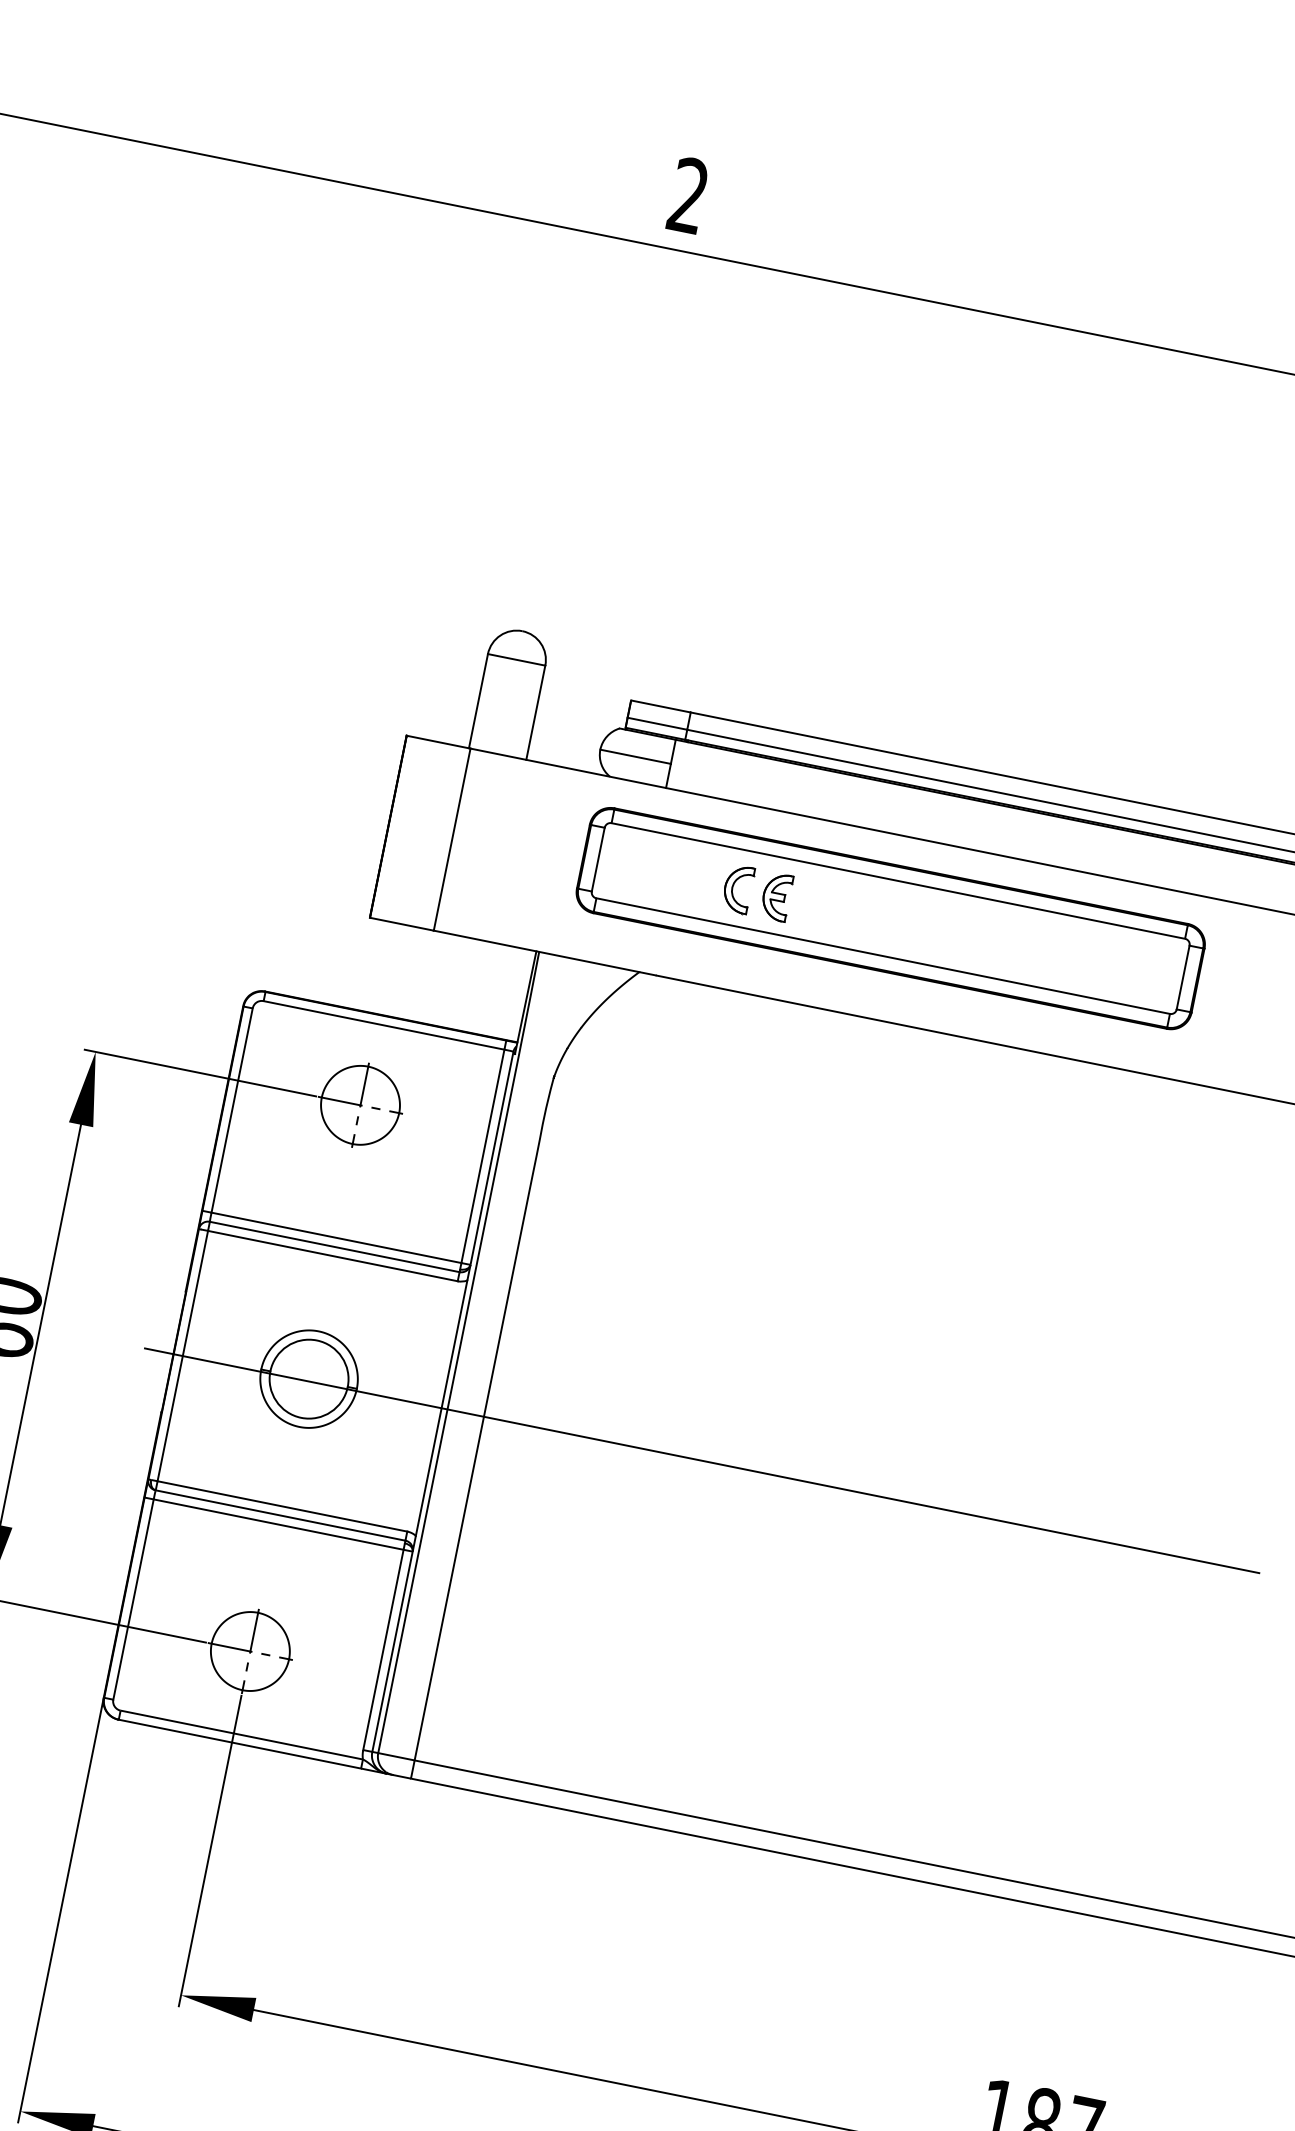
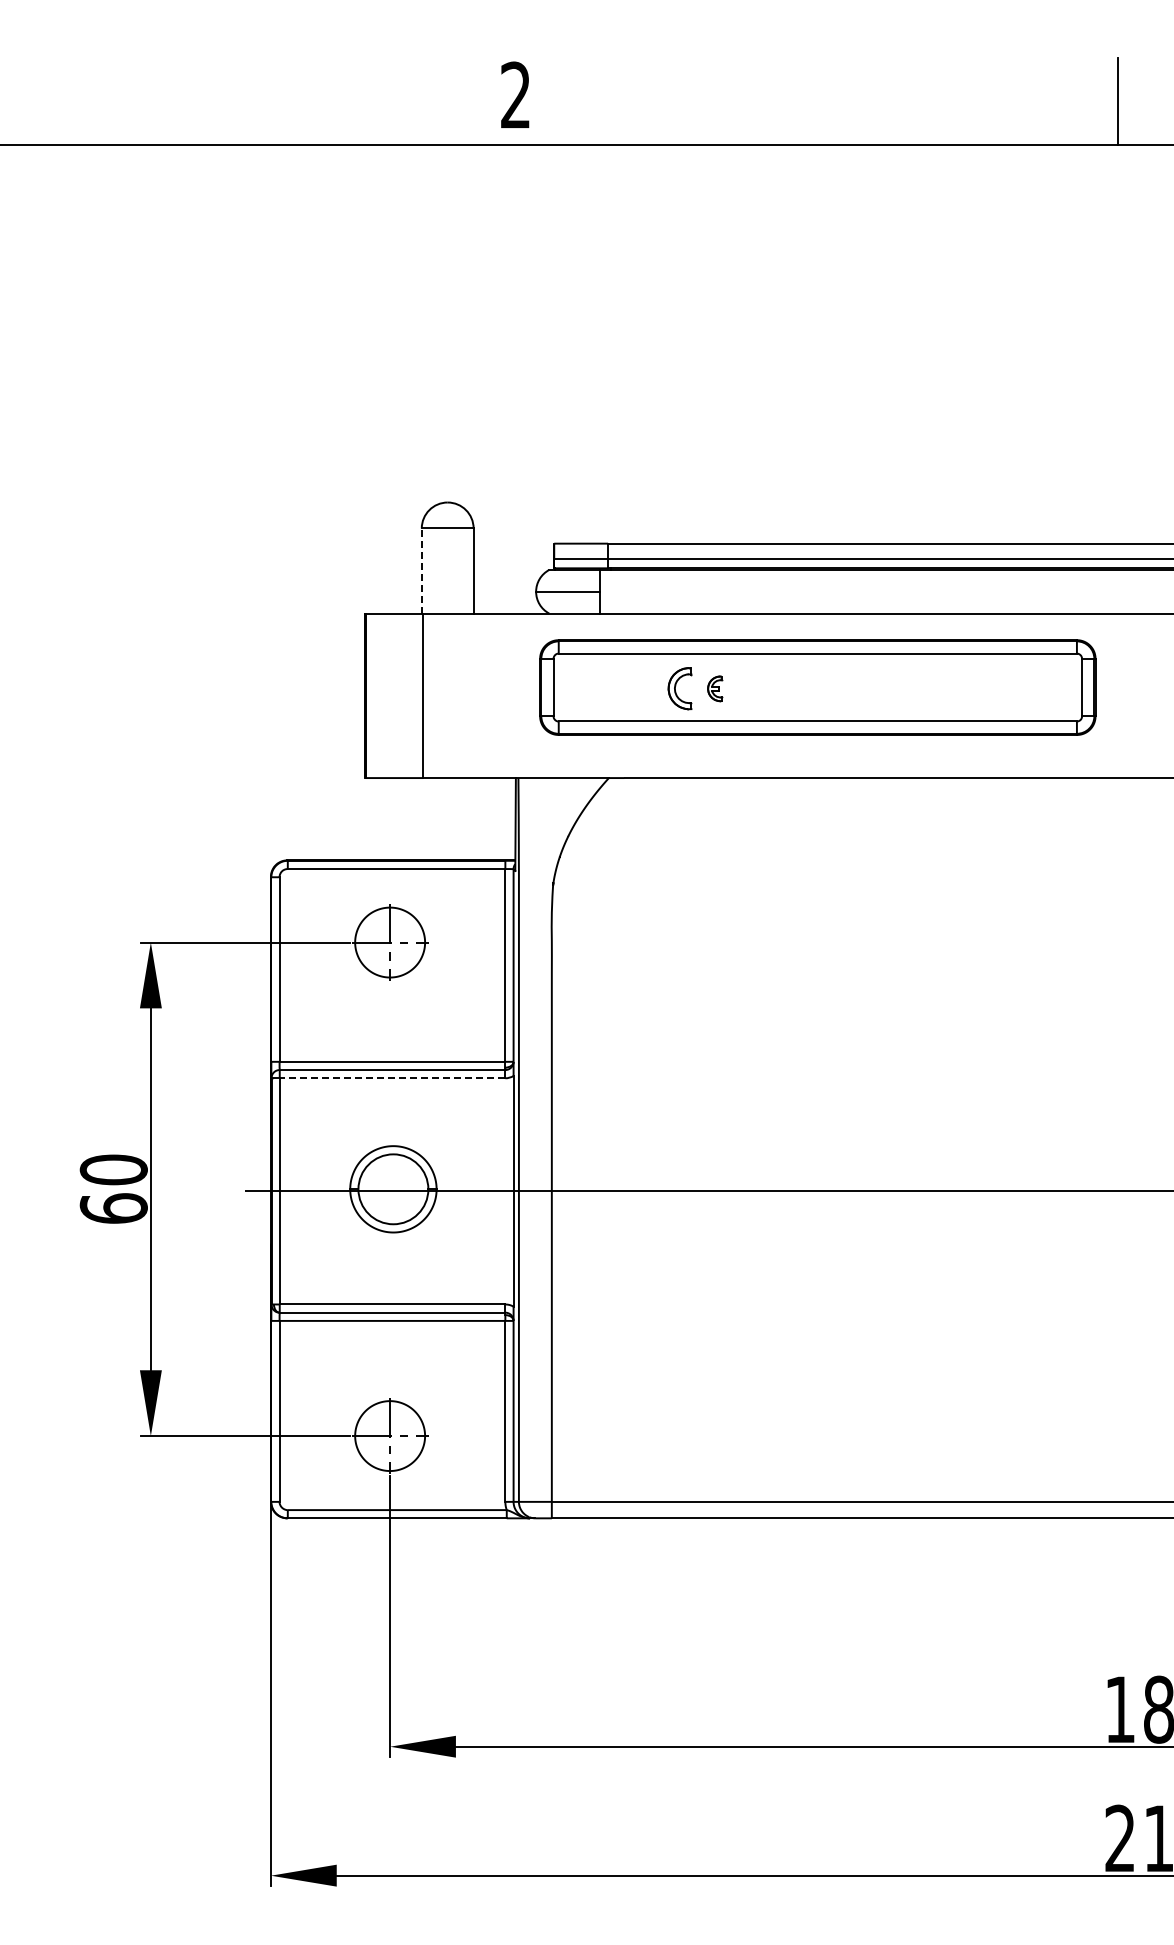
line: (478, 701) -> (421, 571), solid -> dashed
part: (776, 896) -> (714, 688), size x0.6
line: (332, 1256) -> (392, 1078), solid -> dashed

